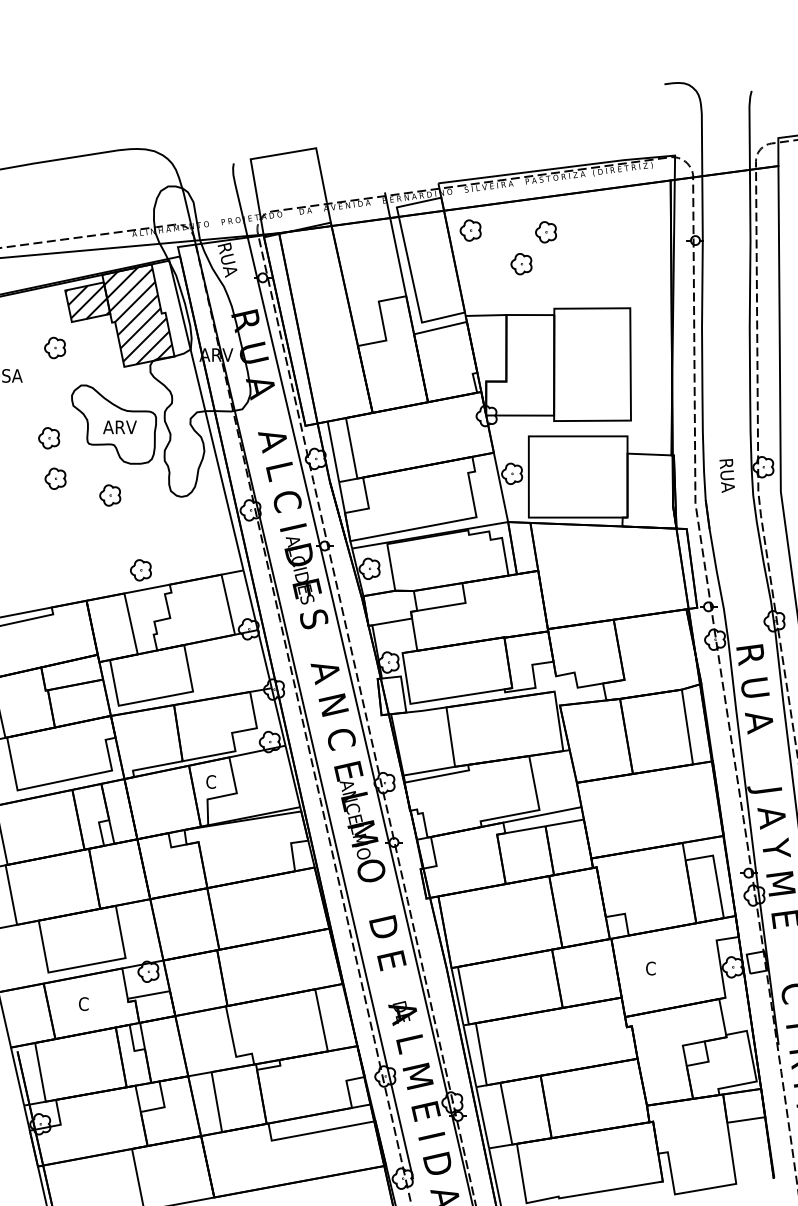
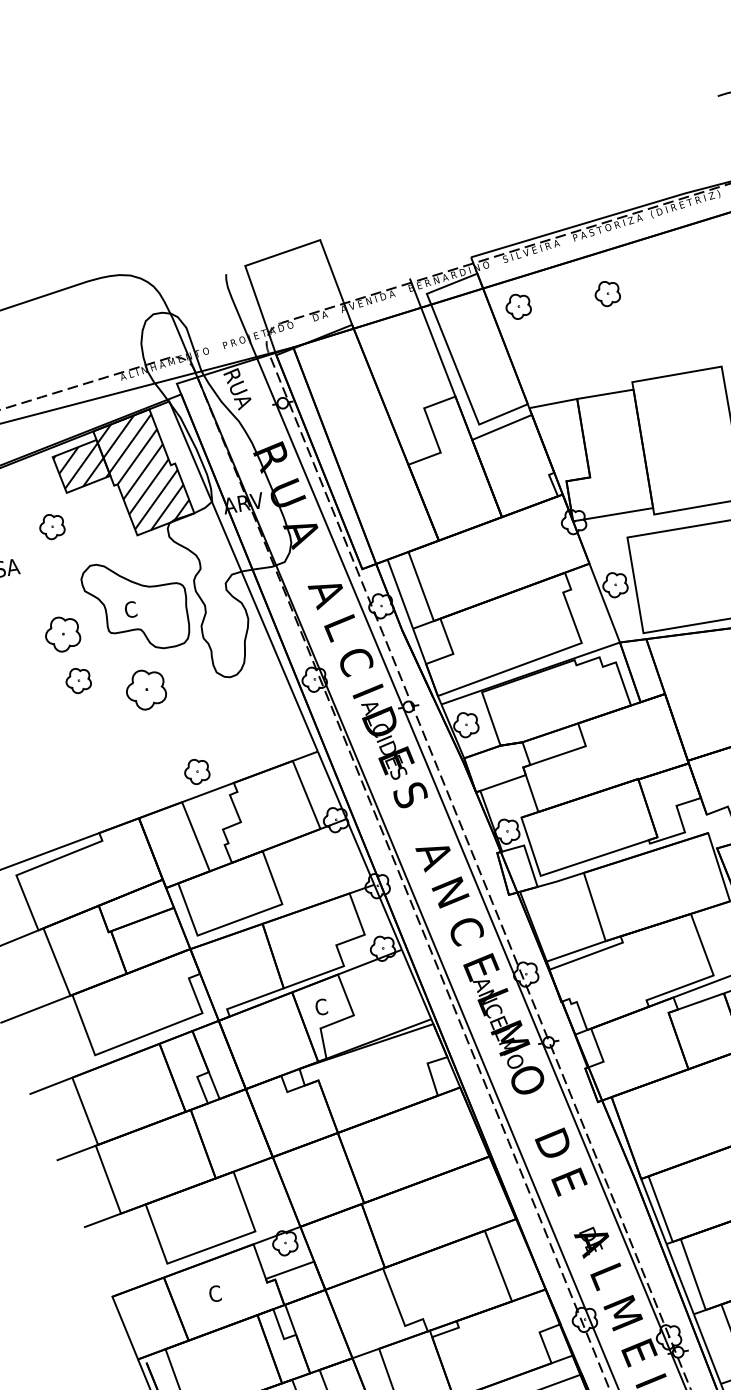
part: (521, 264) -> (584, 336), removed
text: (119, 427) -> (143, 607), ARV -> C
part: (49, 438) -> (63, 634), size x1.4
part: (110, 495) -> (146, 689), size x1.6

